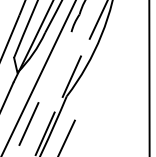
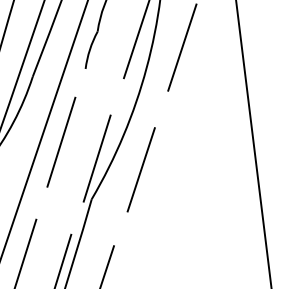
line: (119, 27) -> (180, 48), added
line: (54, 66) -> (59, 142), added
line: (92, 84) -> (140, 169), added

